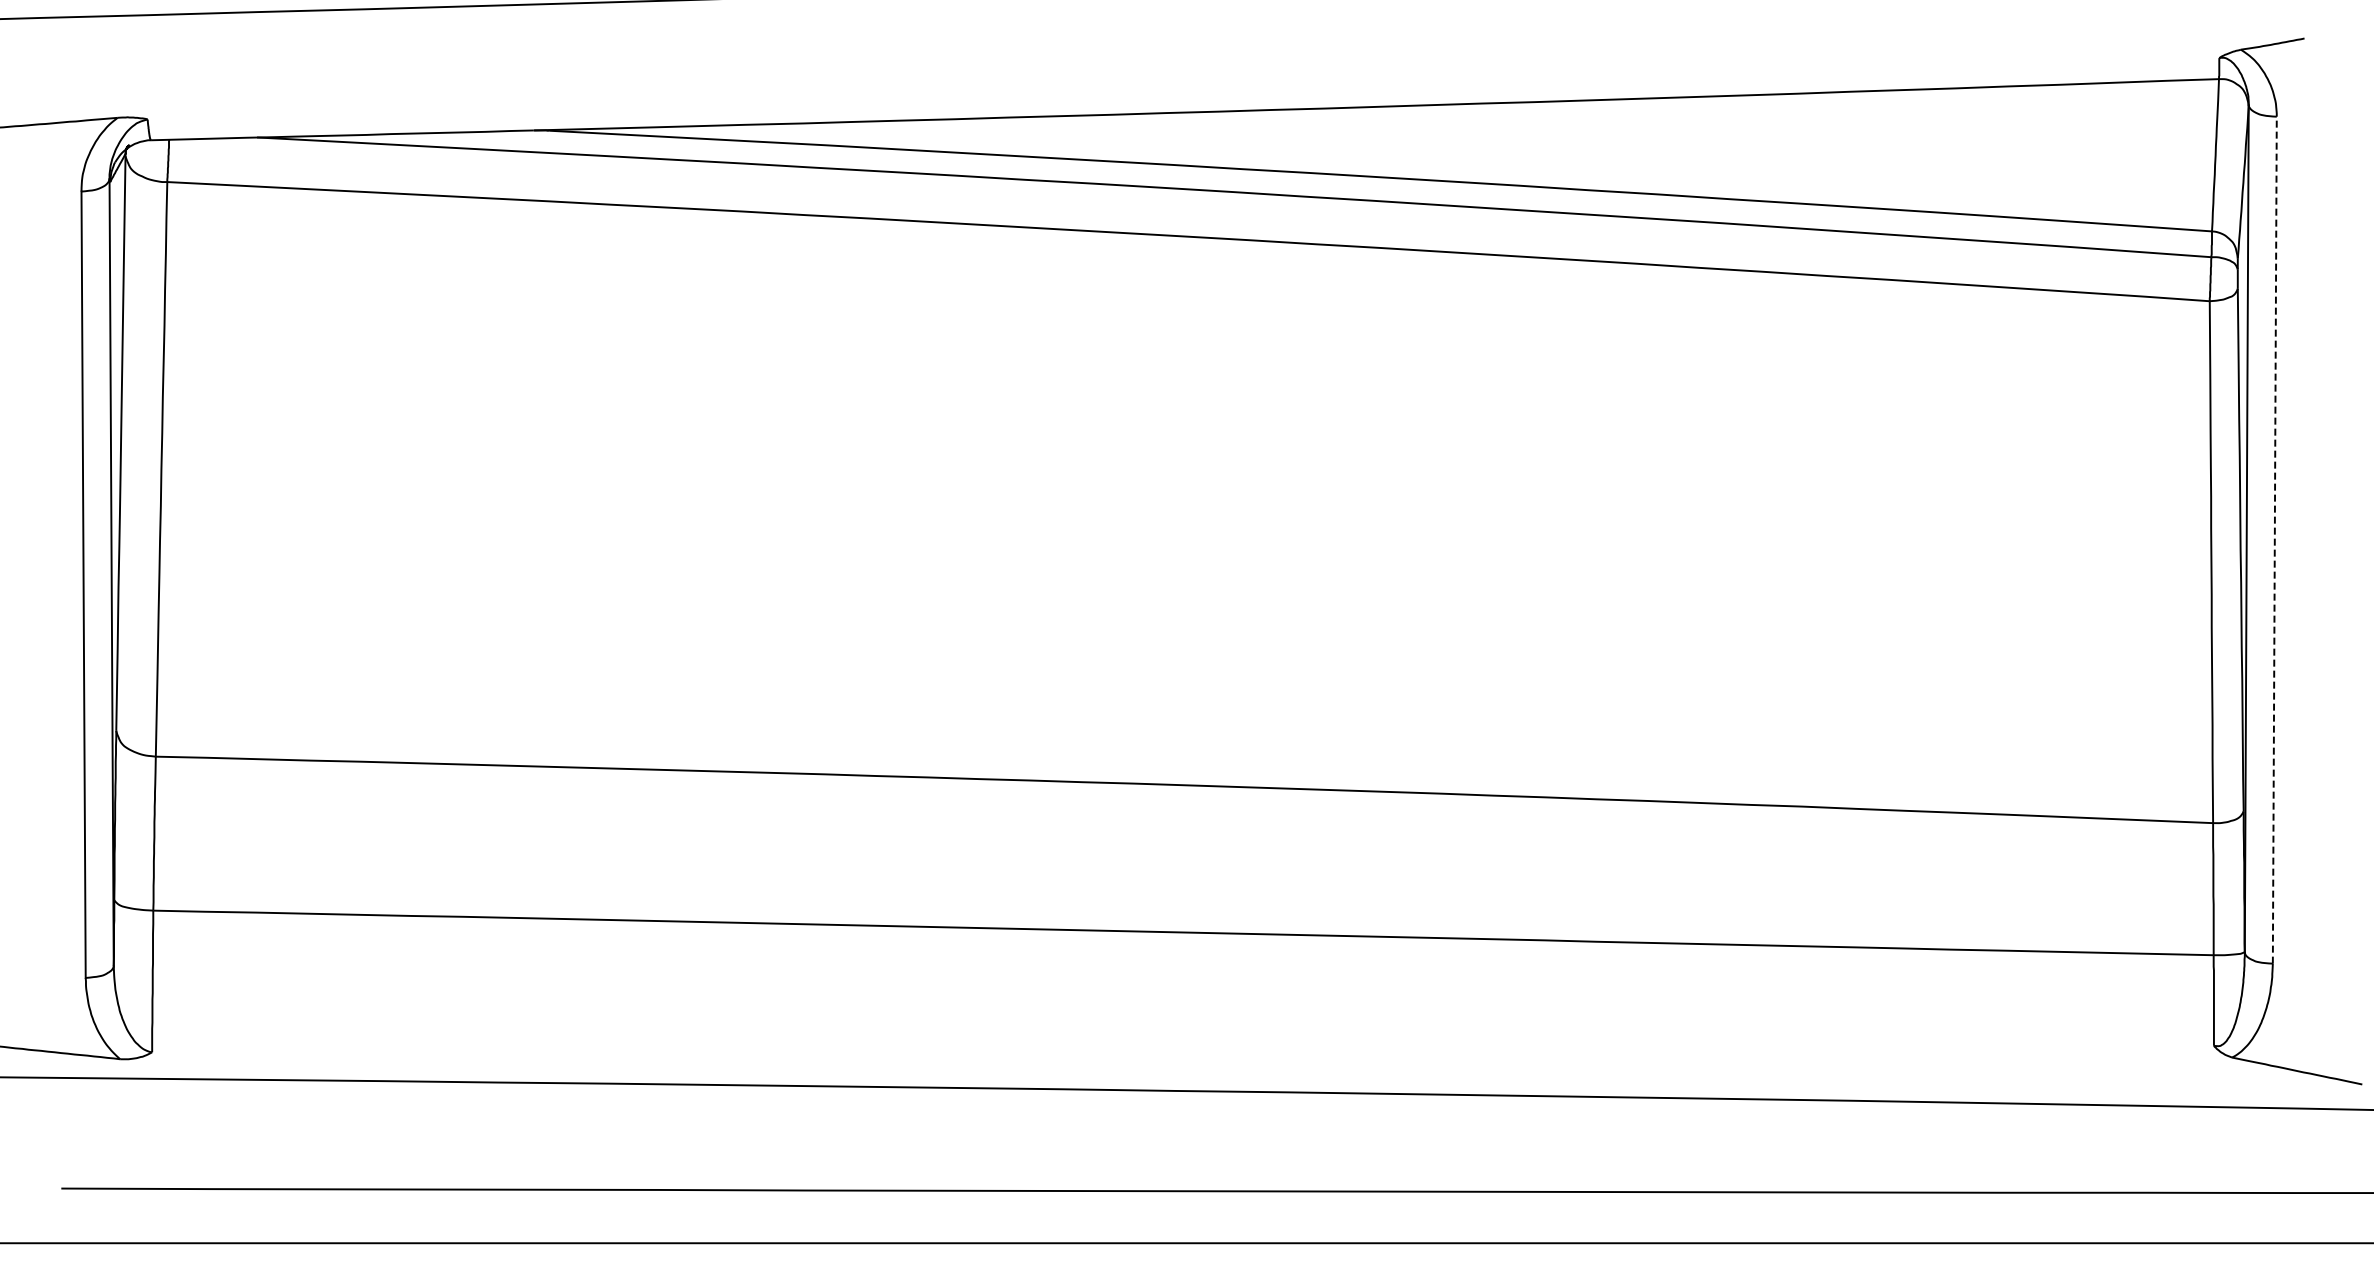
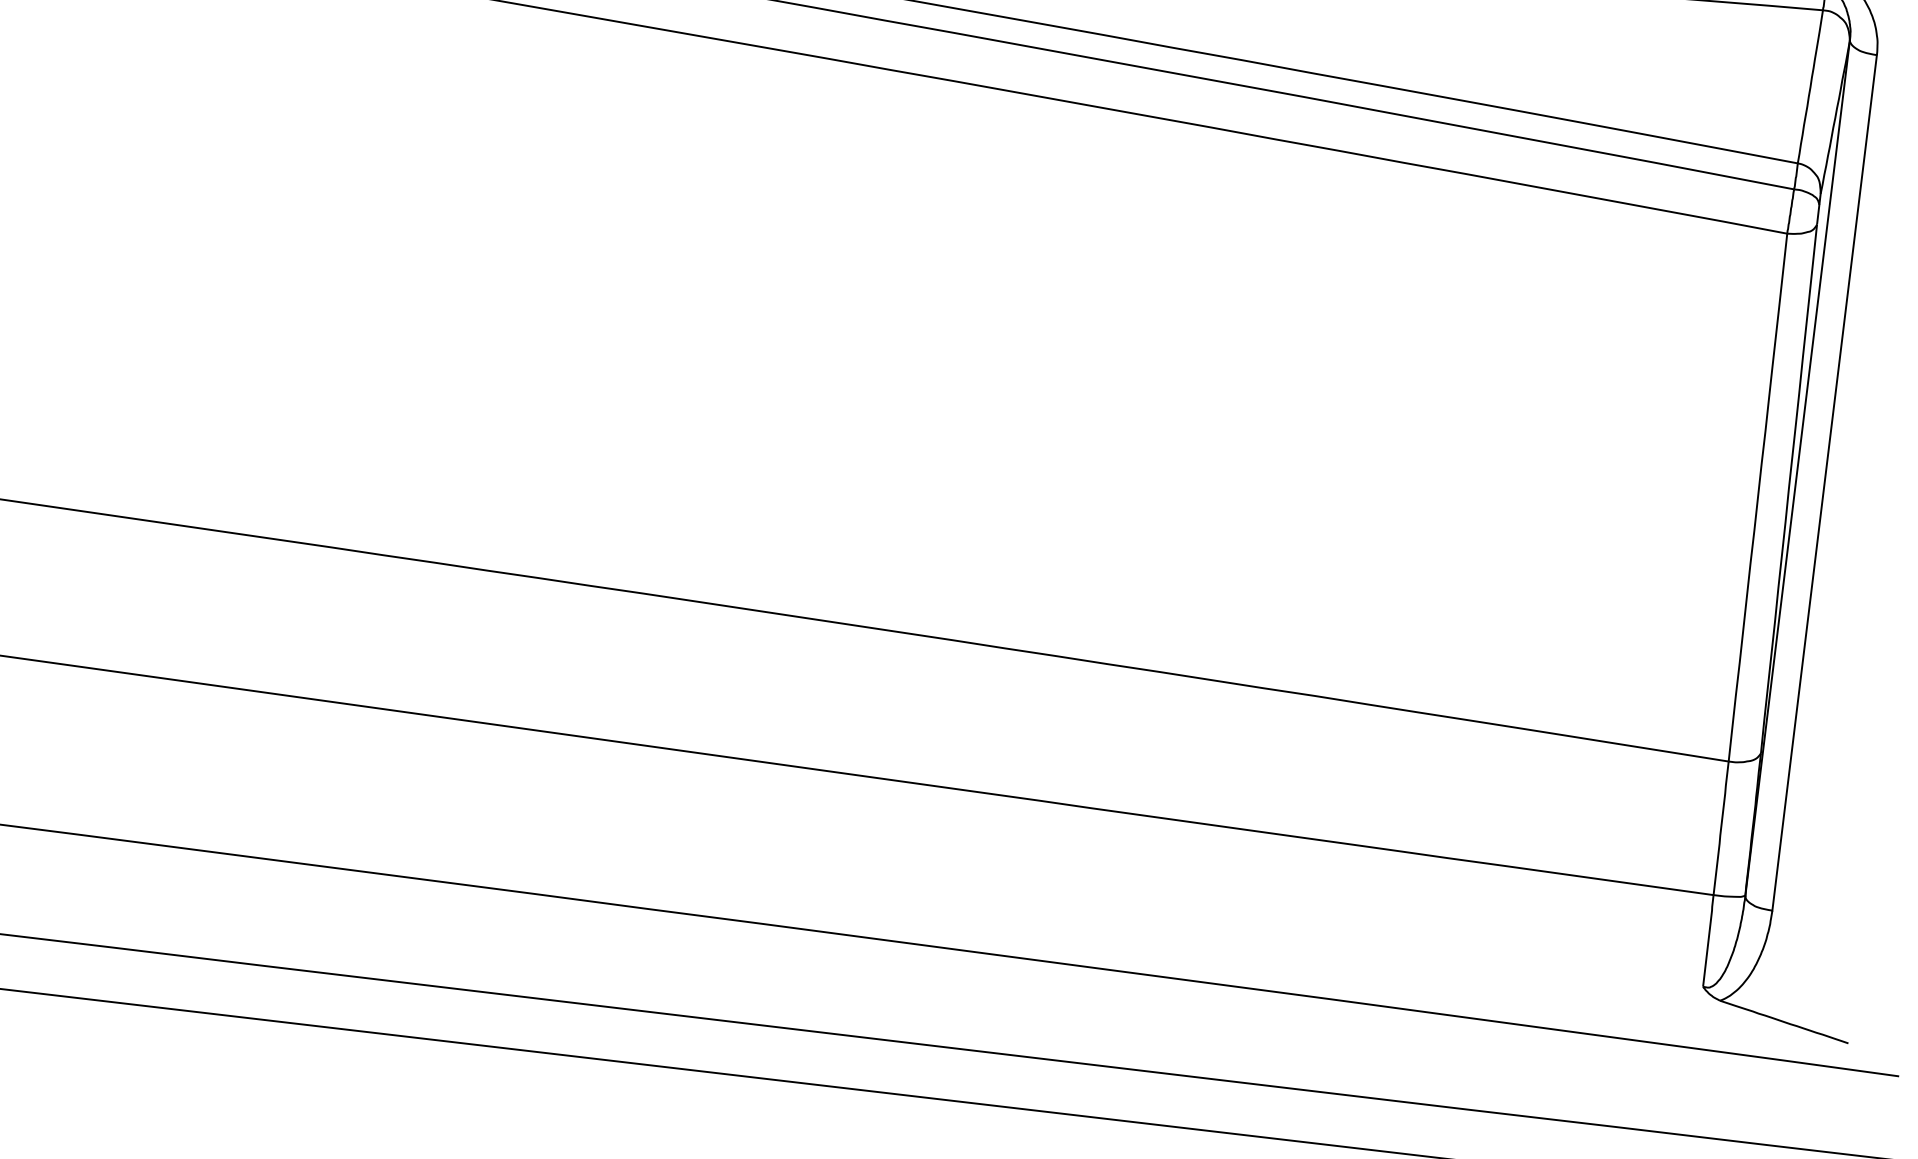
line: (2274, 539) -> (1824, 482), dashed -> solid

